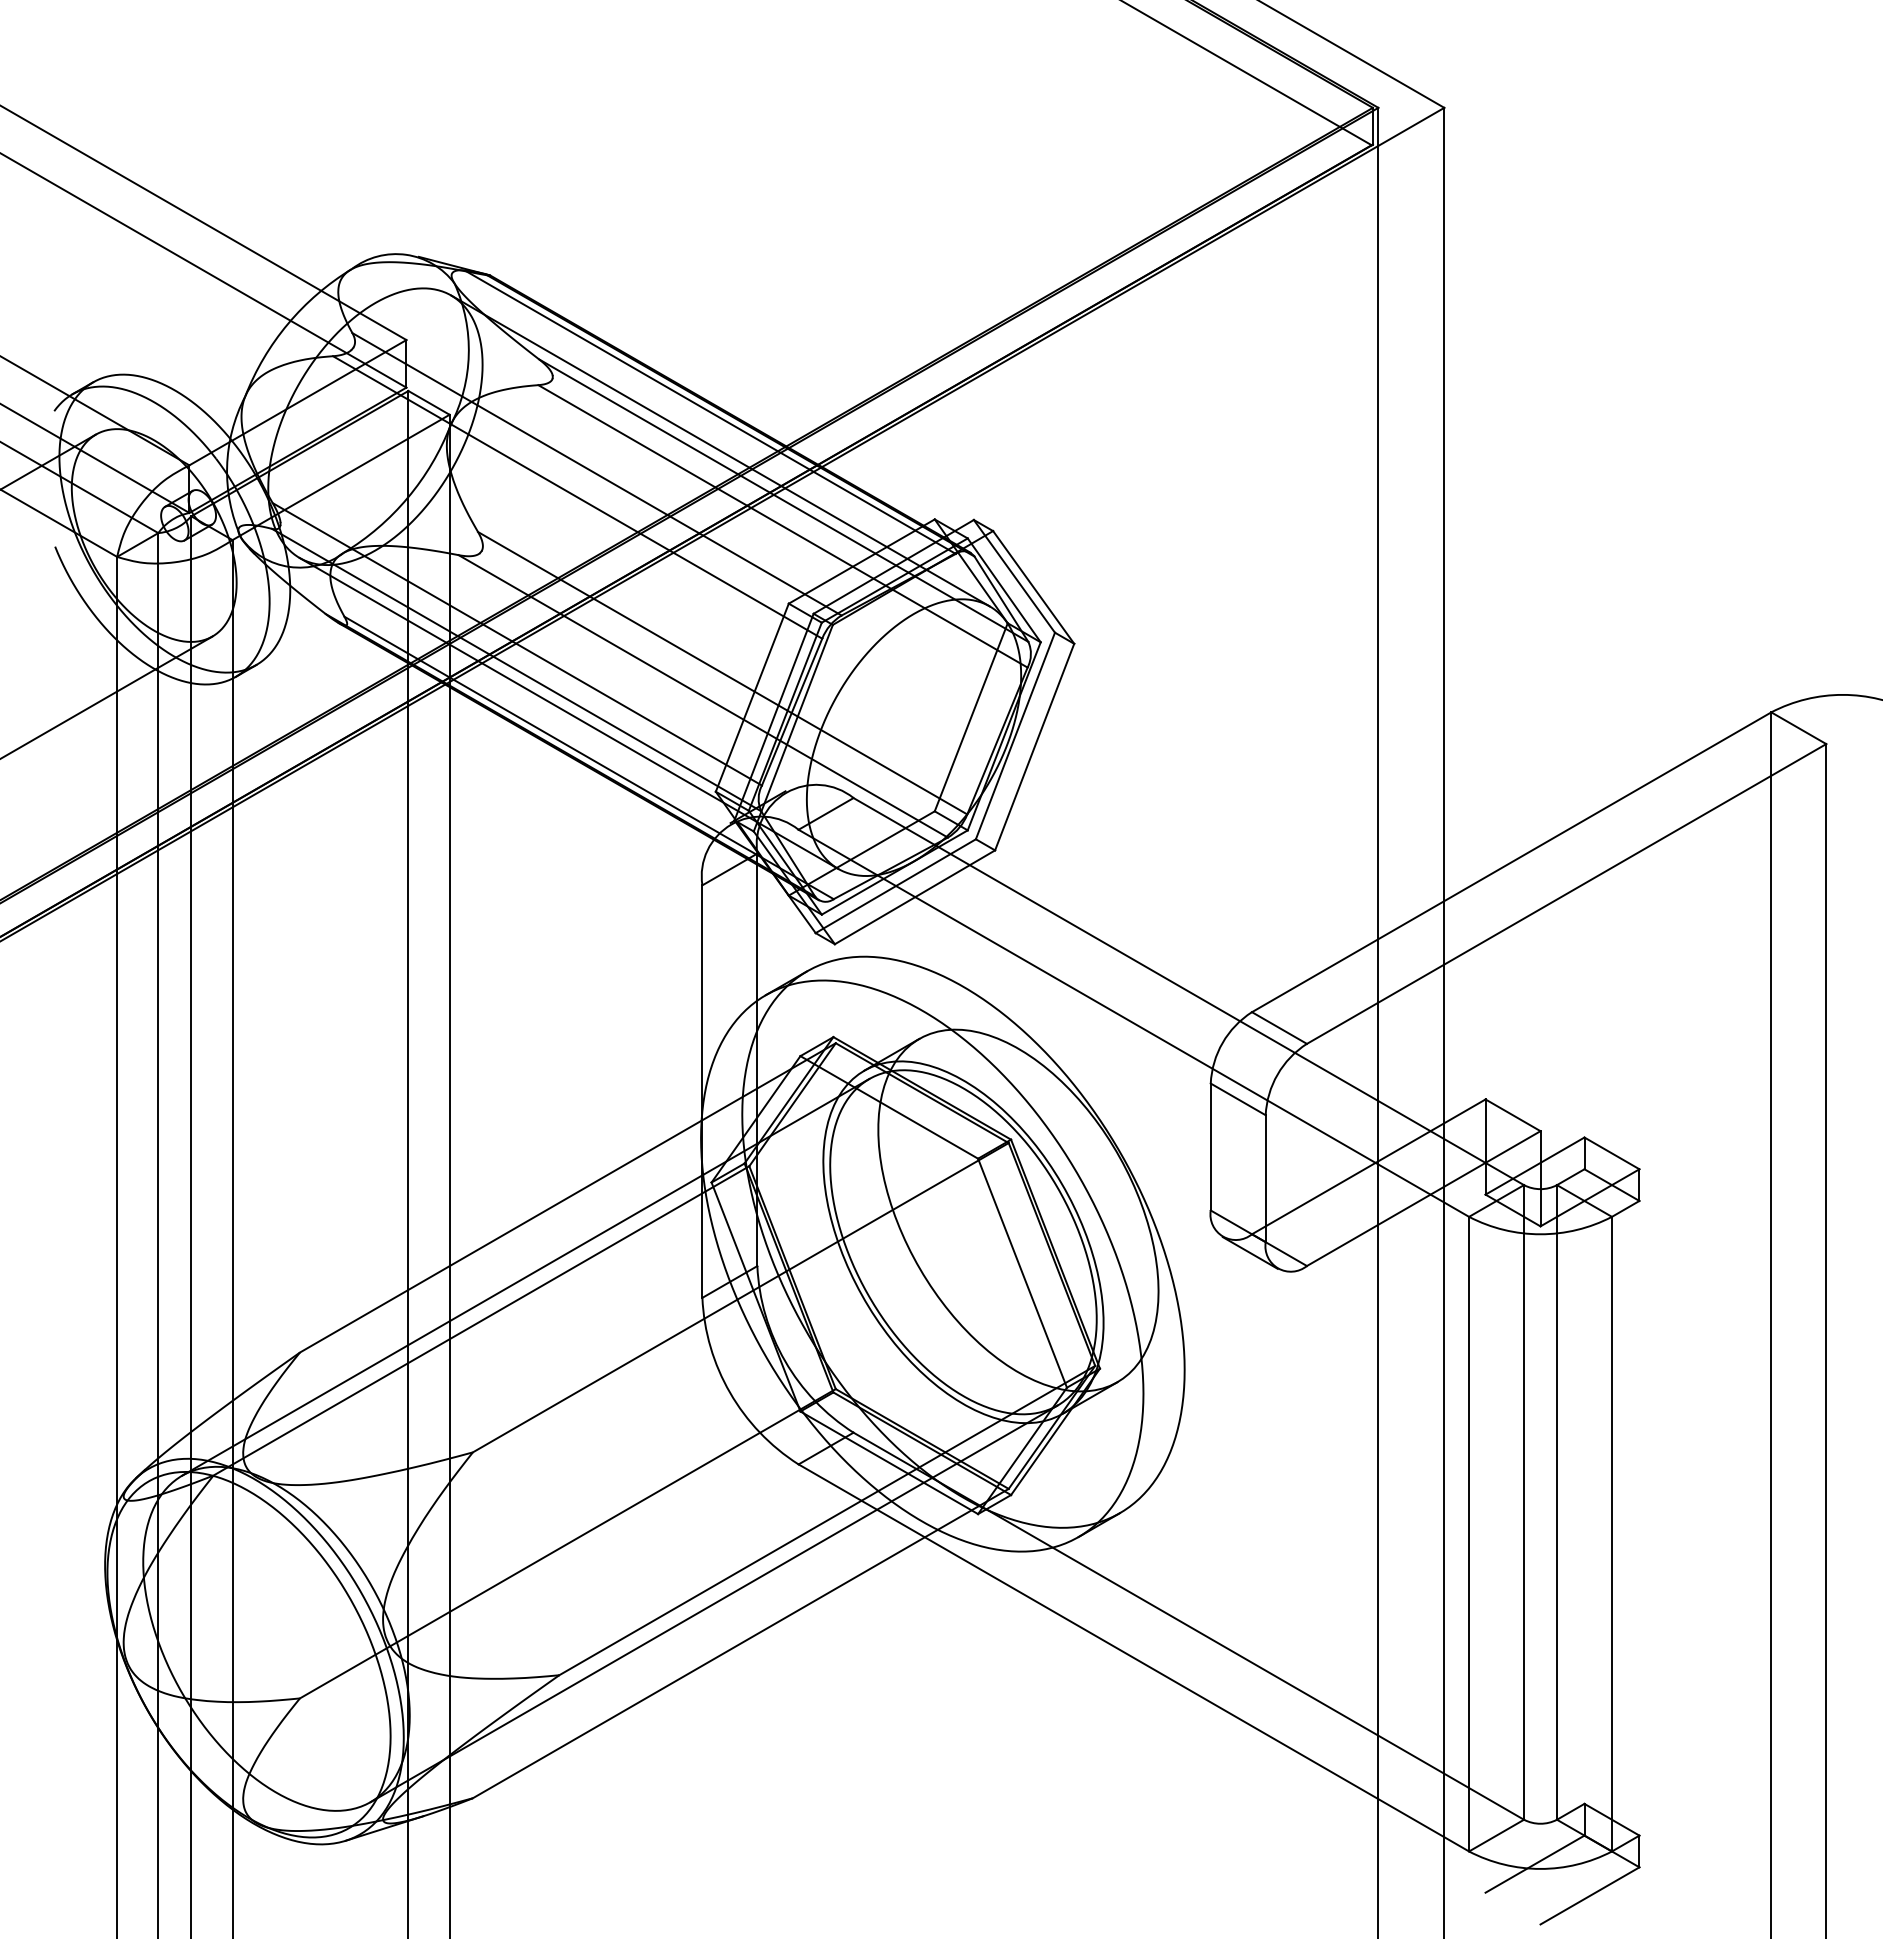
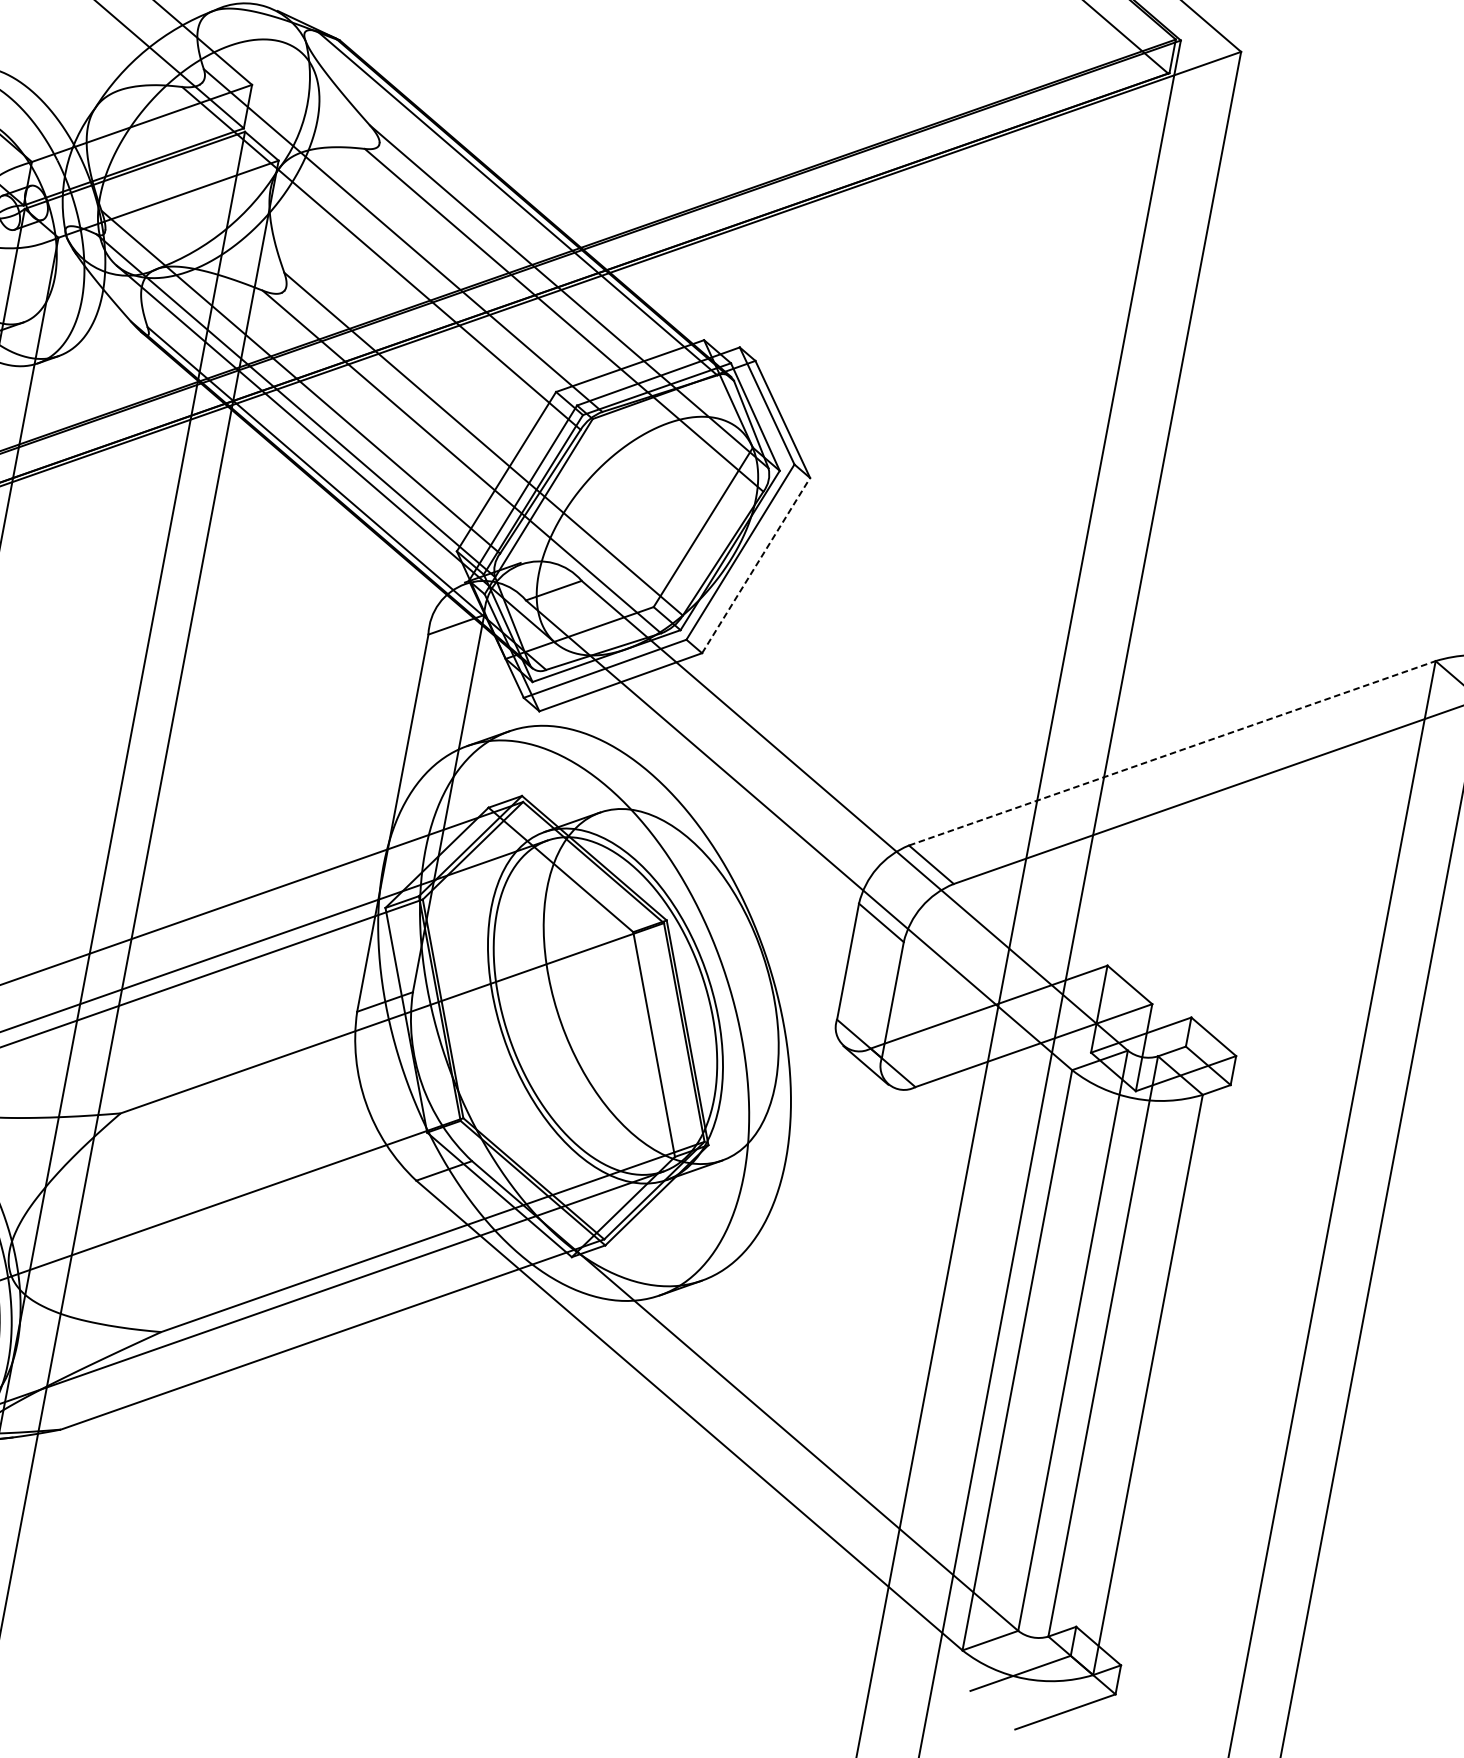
line: (720, 450) -> (520, 240), removed
line: (1034, 747) -> (755, 565), solid -> dashed
line: (1511, 862) -> (1172, 753), solid -> dashed

